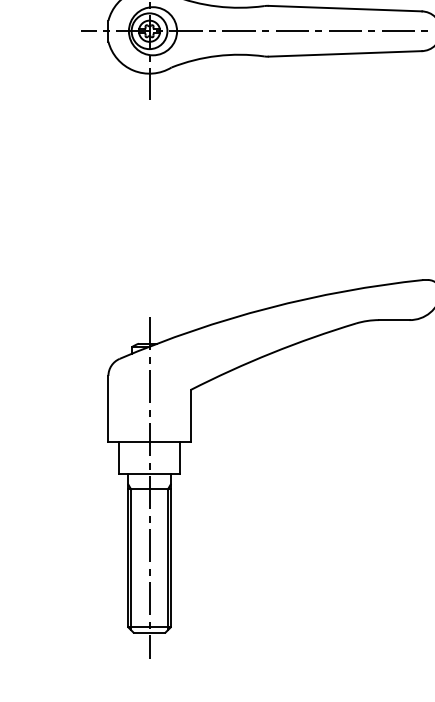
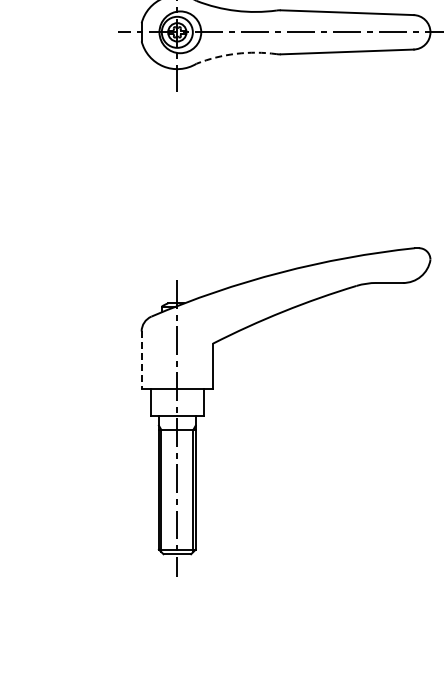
arc: (217, 55) -> (236, 53), solid -> dashed
line: (108, 409) -> (141, 360), solid -> dashed

